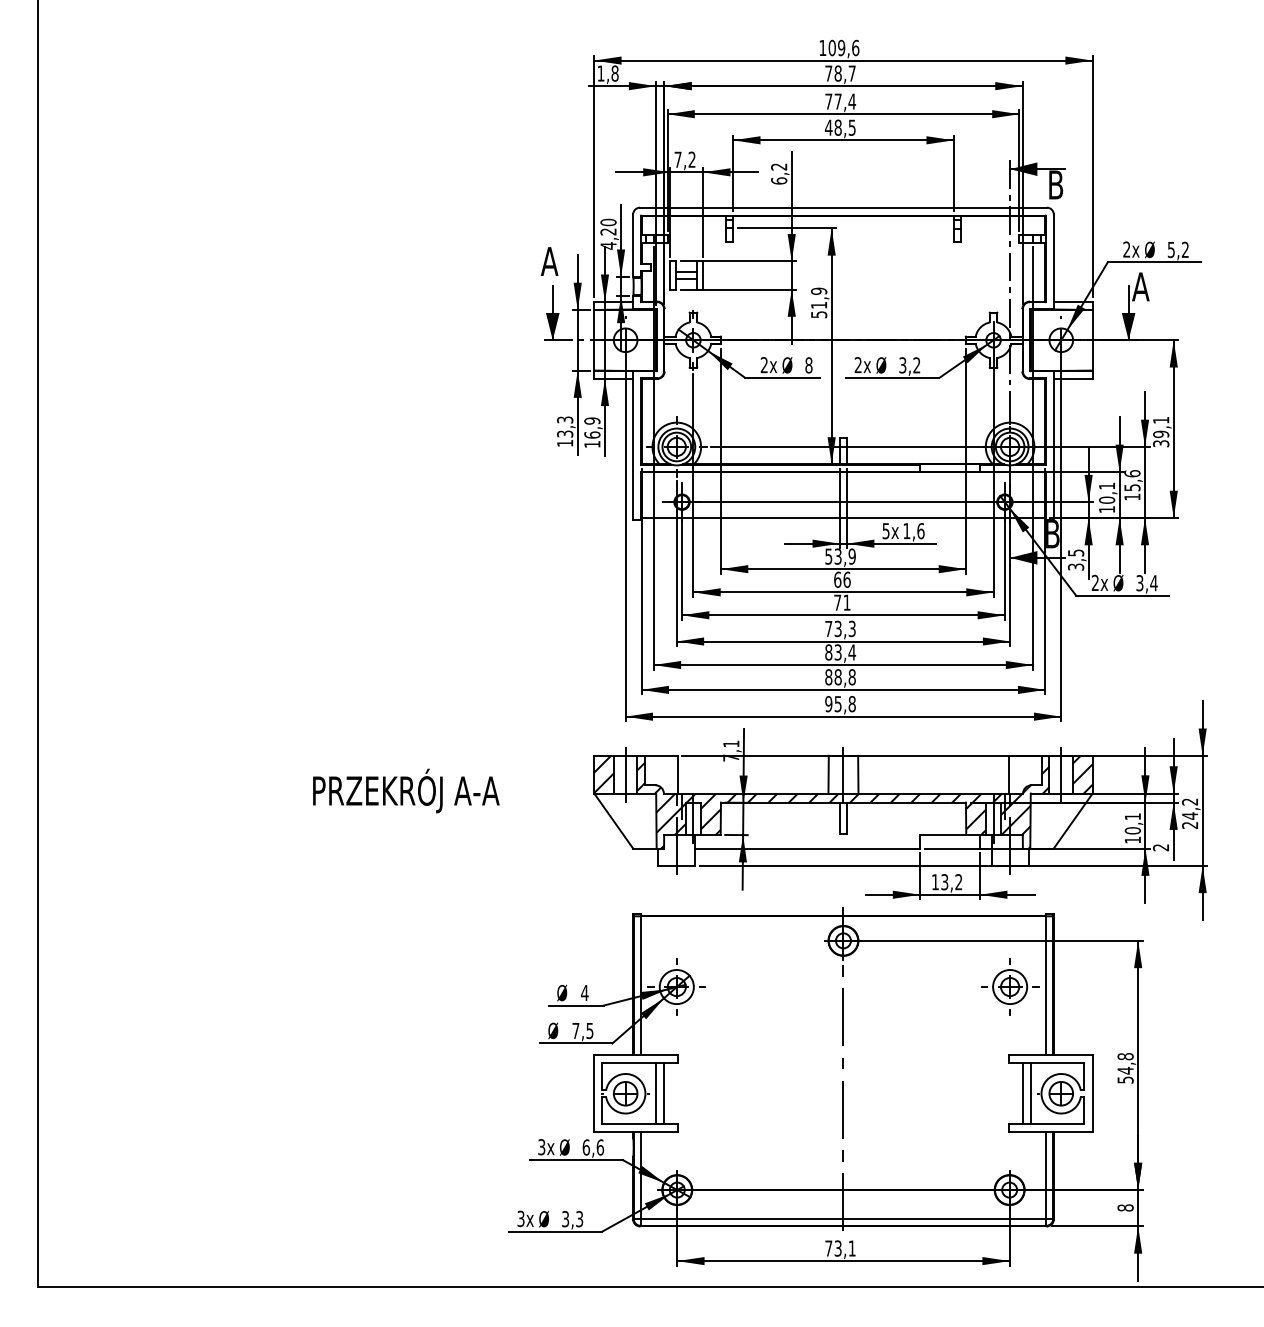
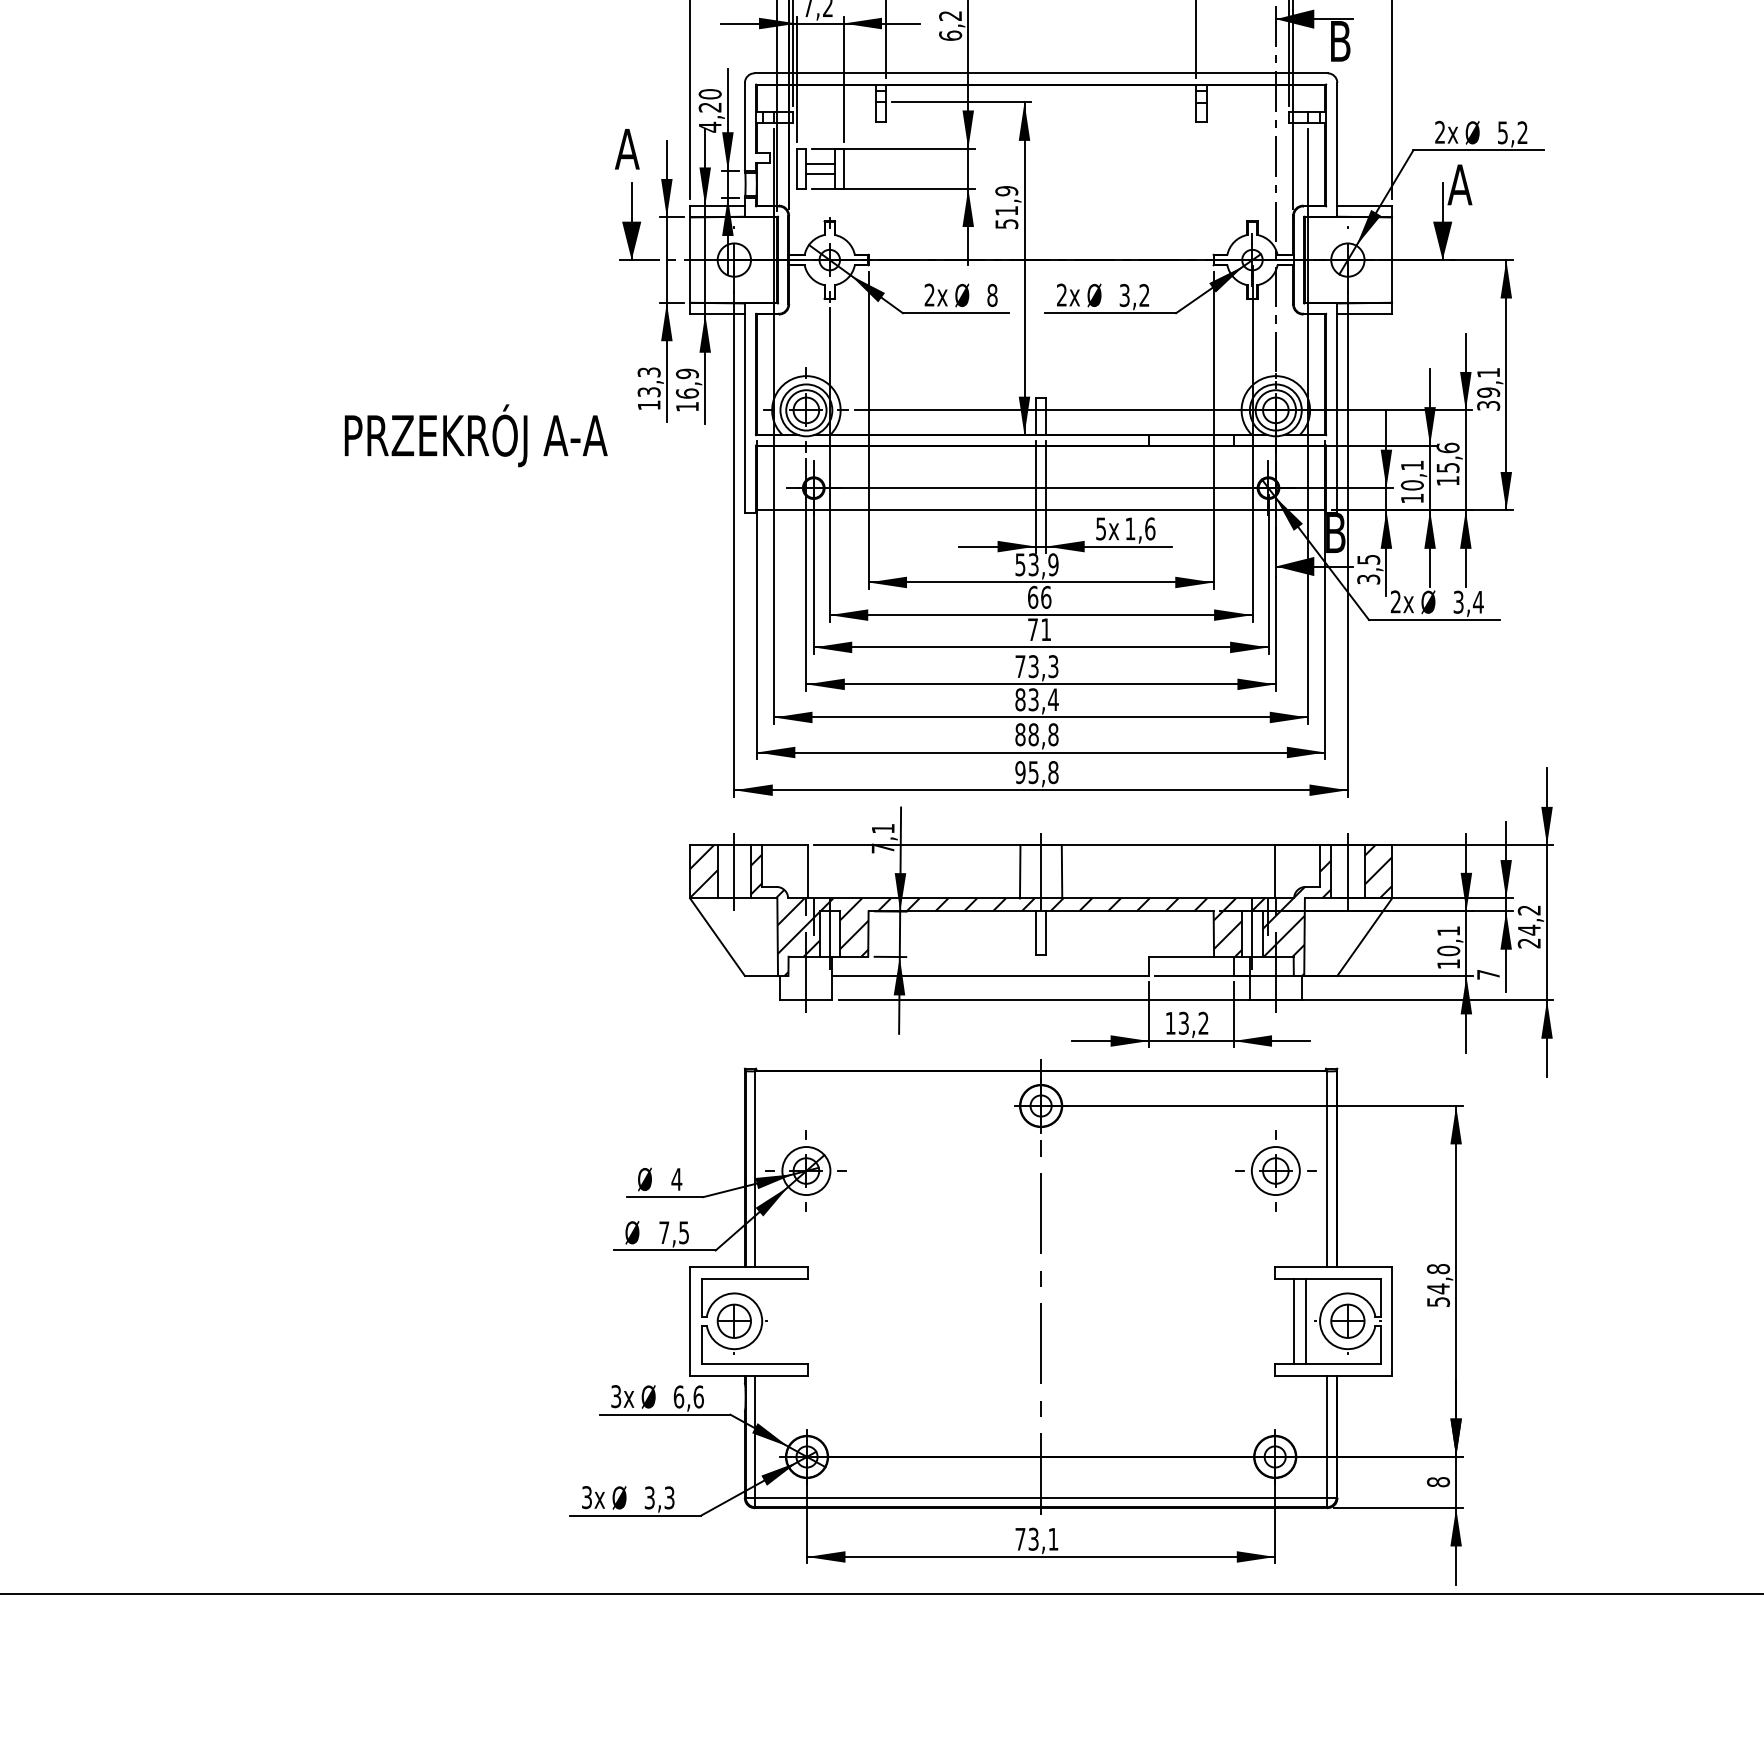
text: (406, 790) -> (476, 435), moved
text: (1160, 847) -> (1487, 974), 2 -> 7
line: (655, 1093) -> (776, 1320), removed
line: (663, 1093) -> (787, 1320), removed

